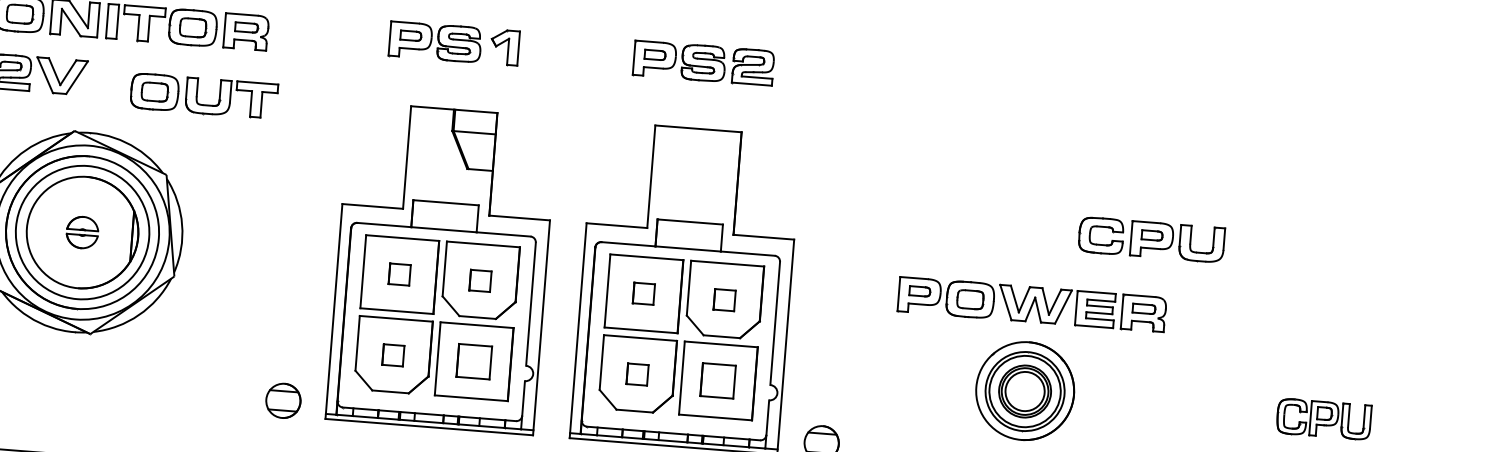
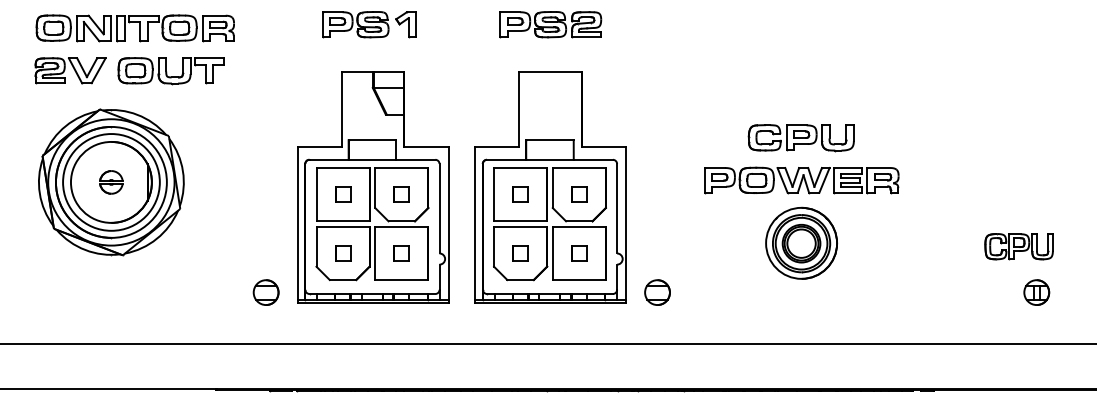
part: (202, 96) -> (170, 71), moved
part: (1150, 240) -> (800, 138), moved
part: (473, 361) -> (401, 253), size x0.62
part: (718, 381) -> (579, 253), size x0.62

